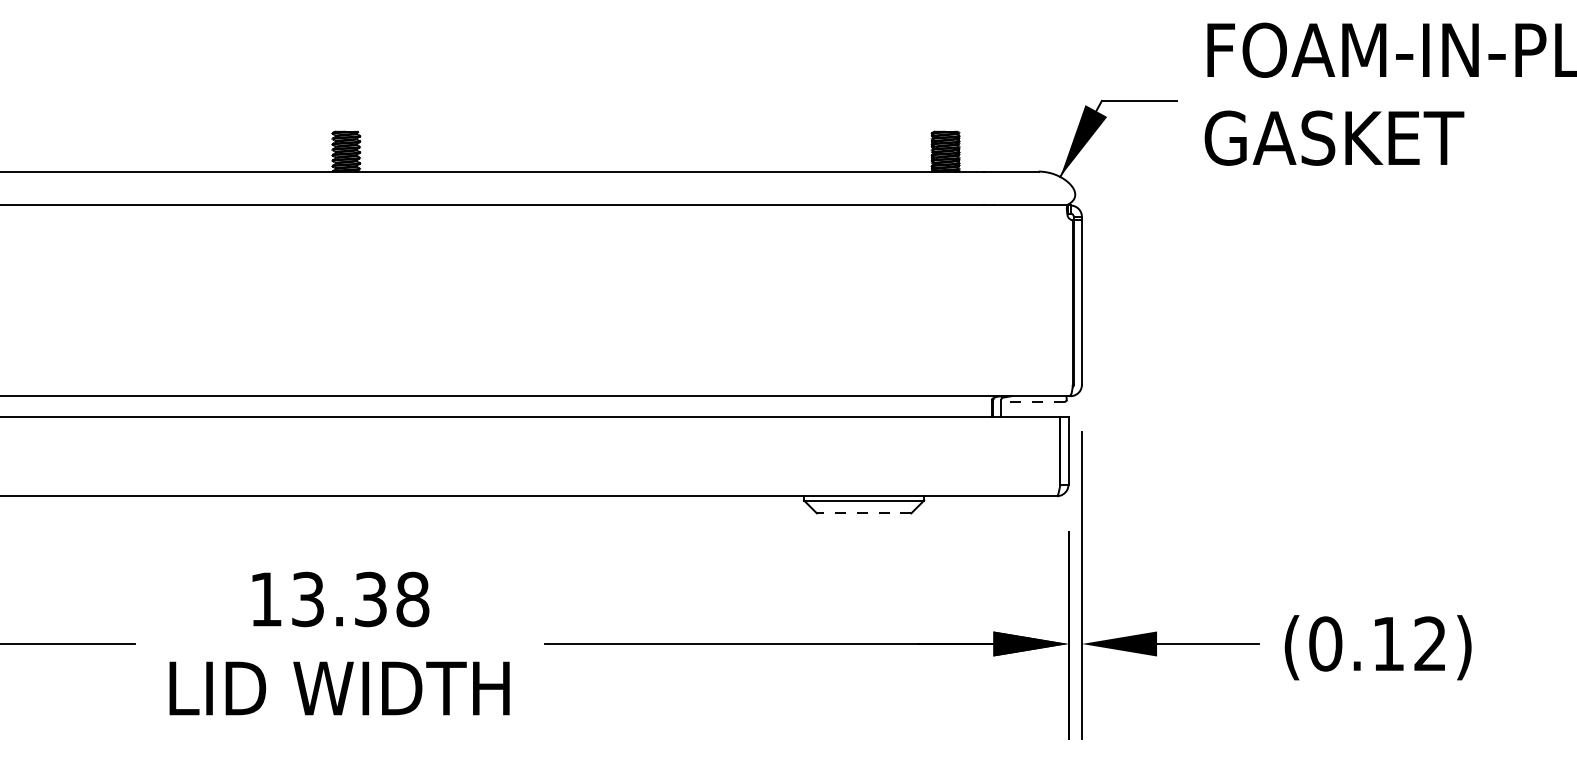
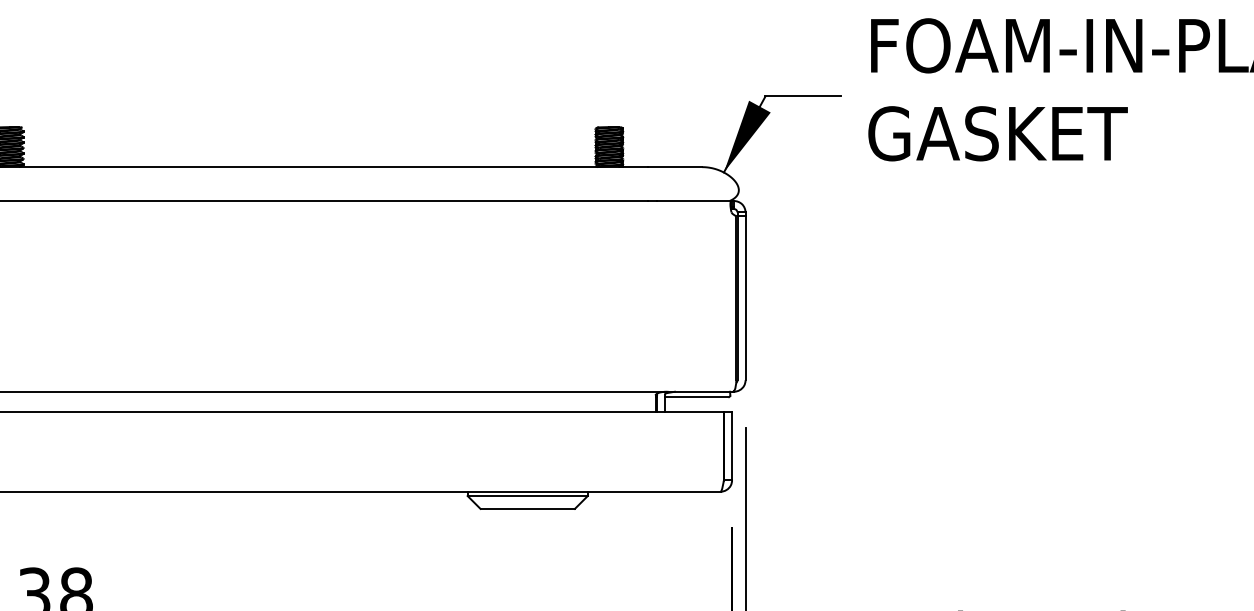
line: (1033, 401) -> (697, 397), dashed -> solid
line: (863, 513) -> (527, 509), dashed -> solid

